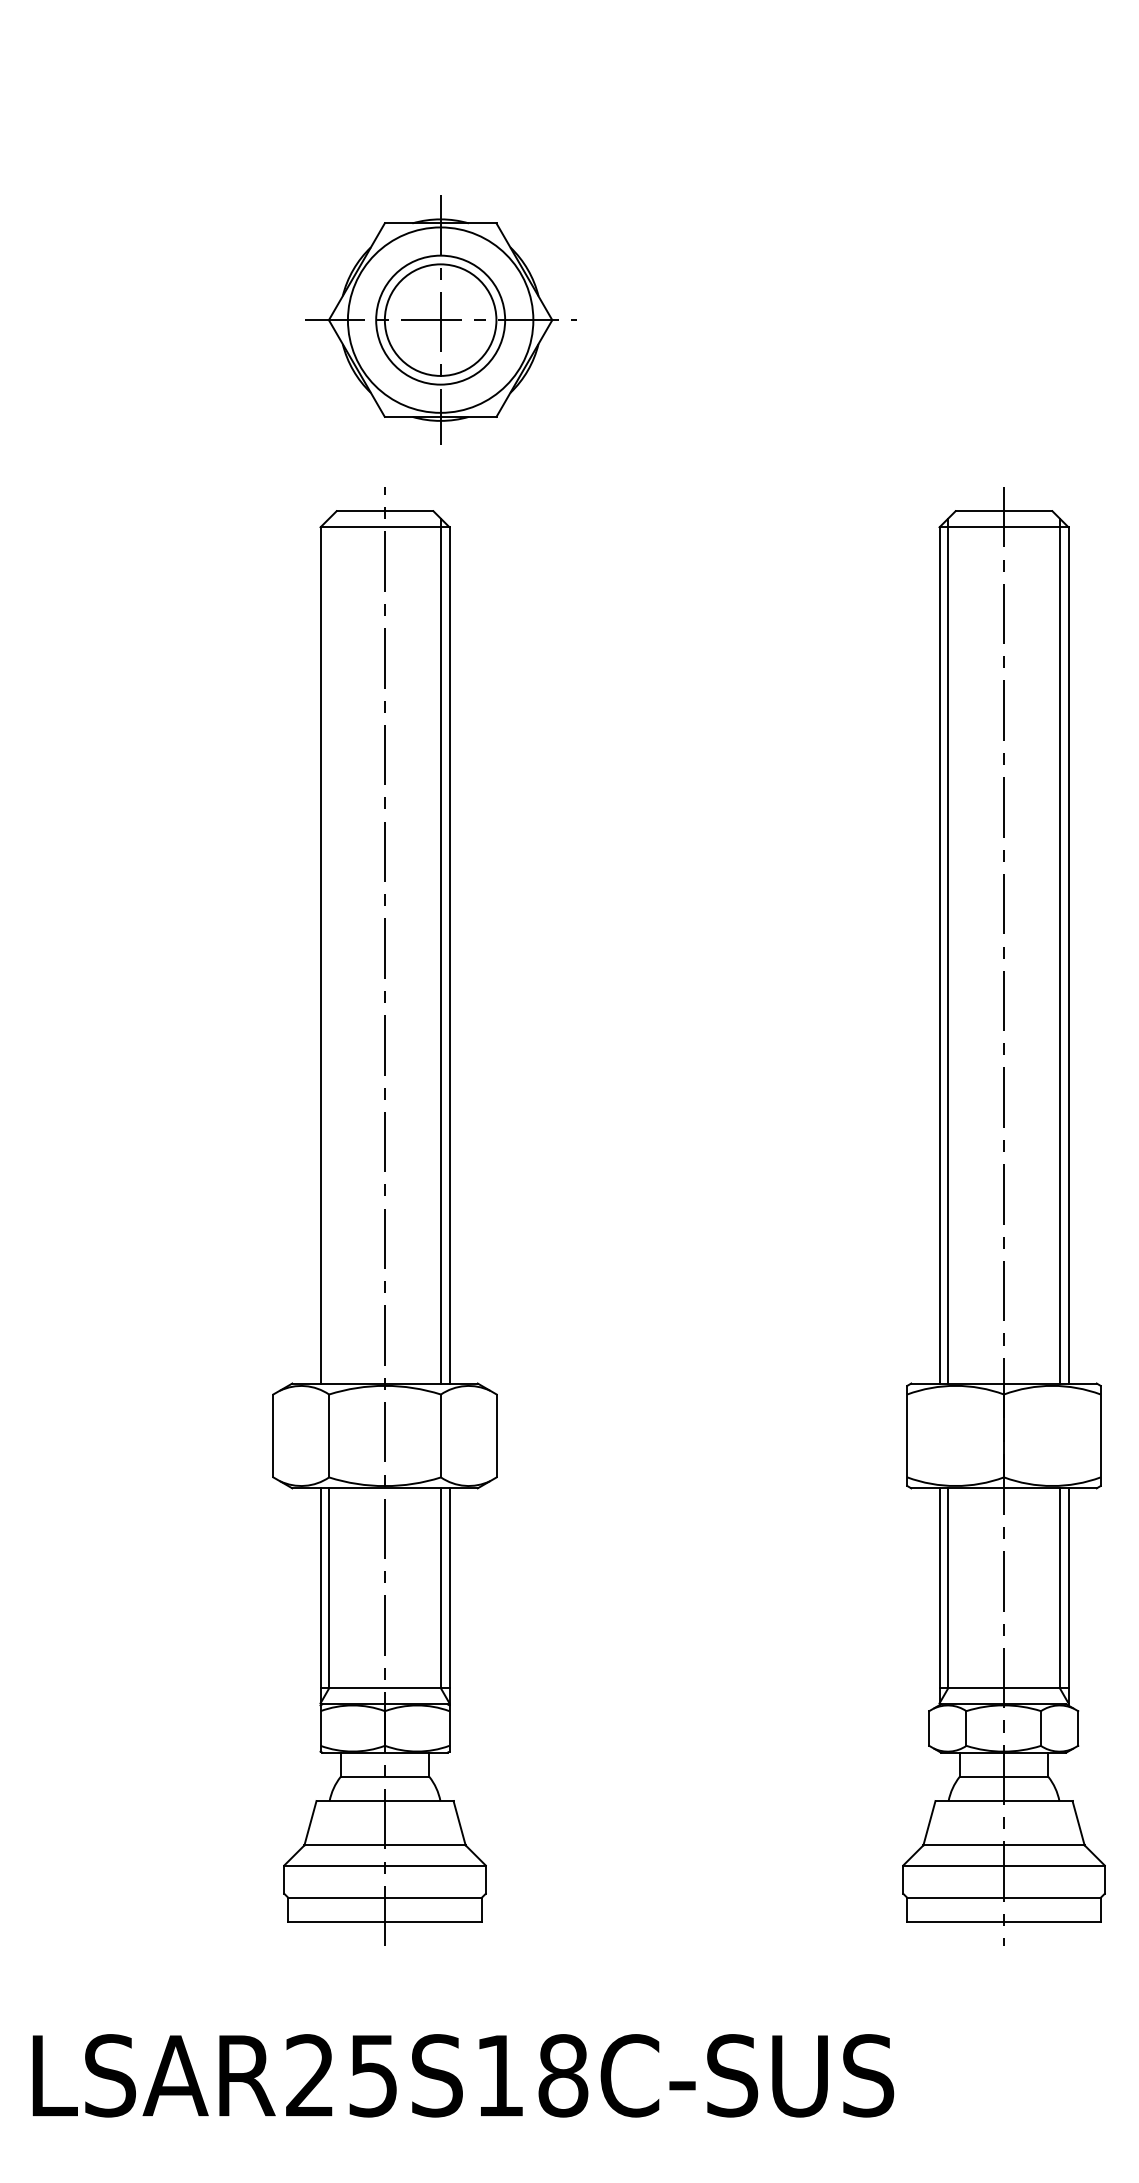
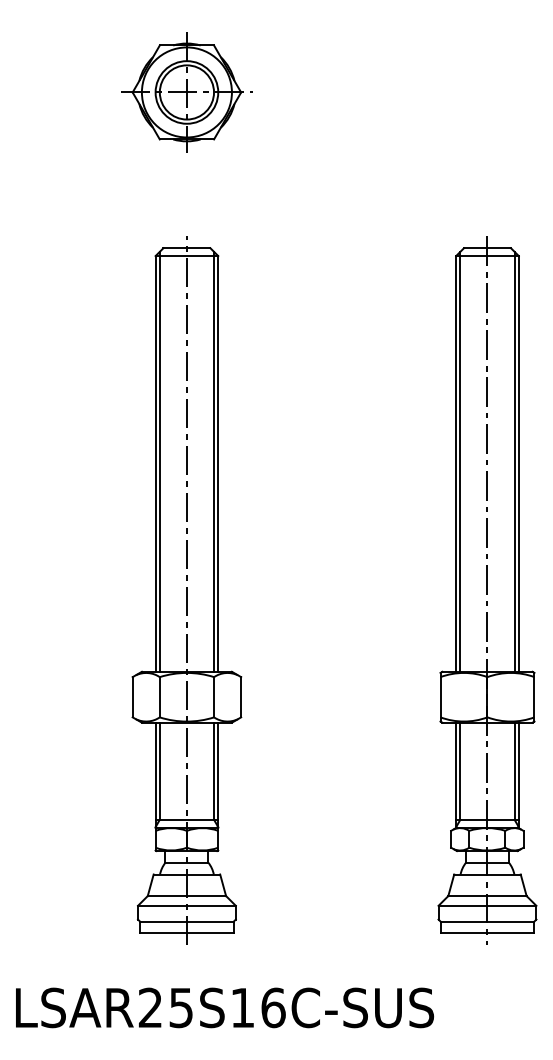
part: (439, 320) -> (186, 92), moved
line: (328, 950) -> (159, 461), added
text: (563, 2074) -> (273, 1007), LSAR25S18C-SUS -> LSAR25S16C-SUS

